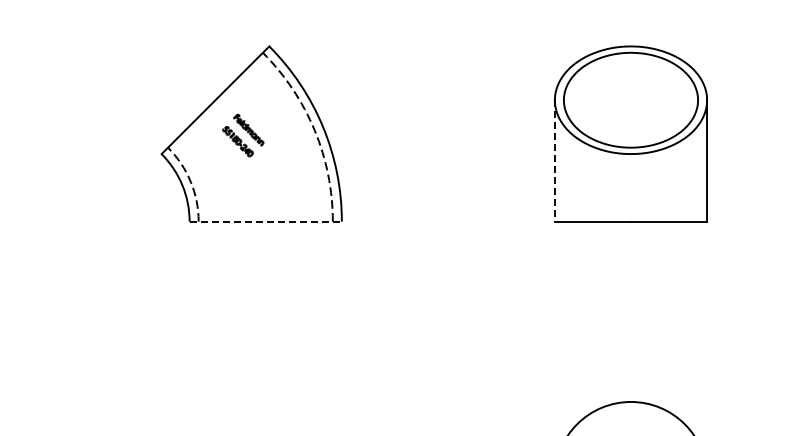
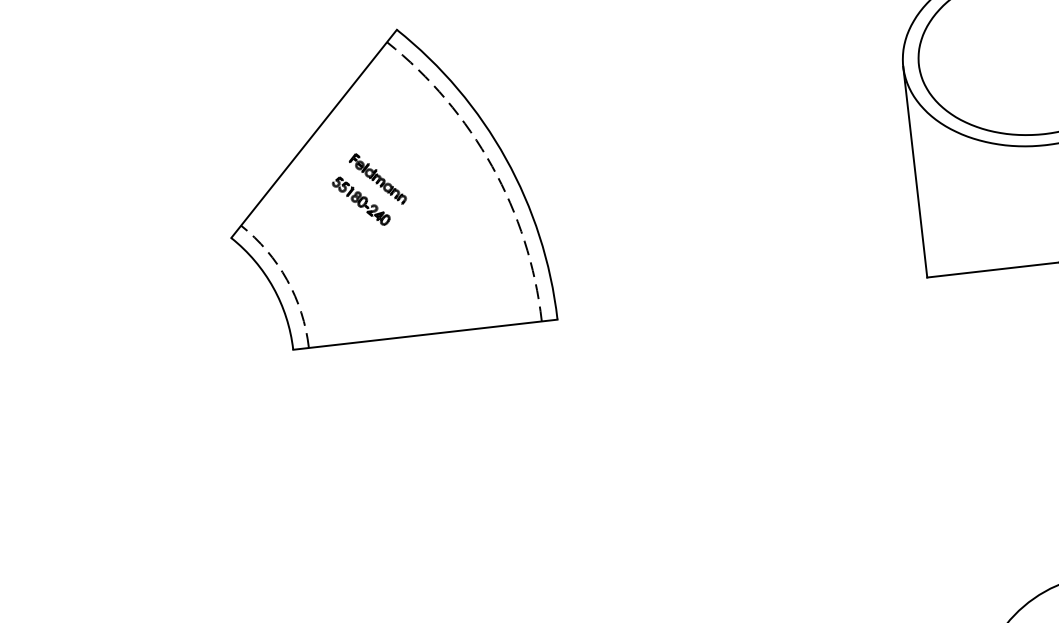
line: (554, 160) -> (914, 171), dashed -> solid
line: (266, 221) -> (426, 334), dashed -> solid

